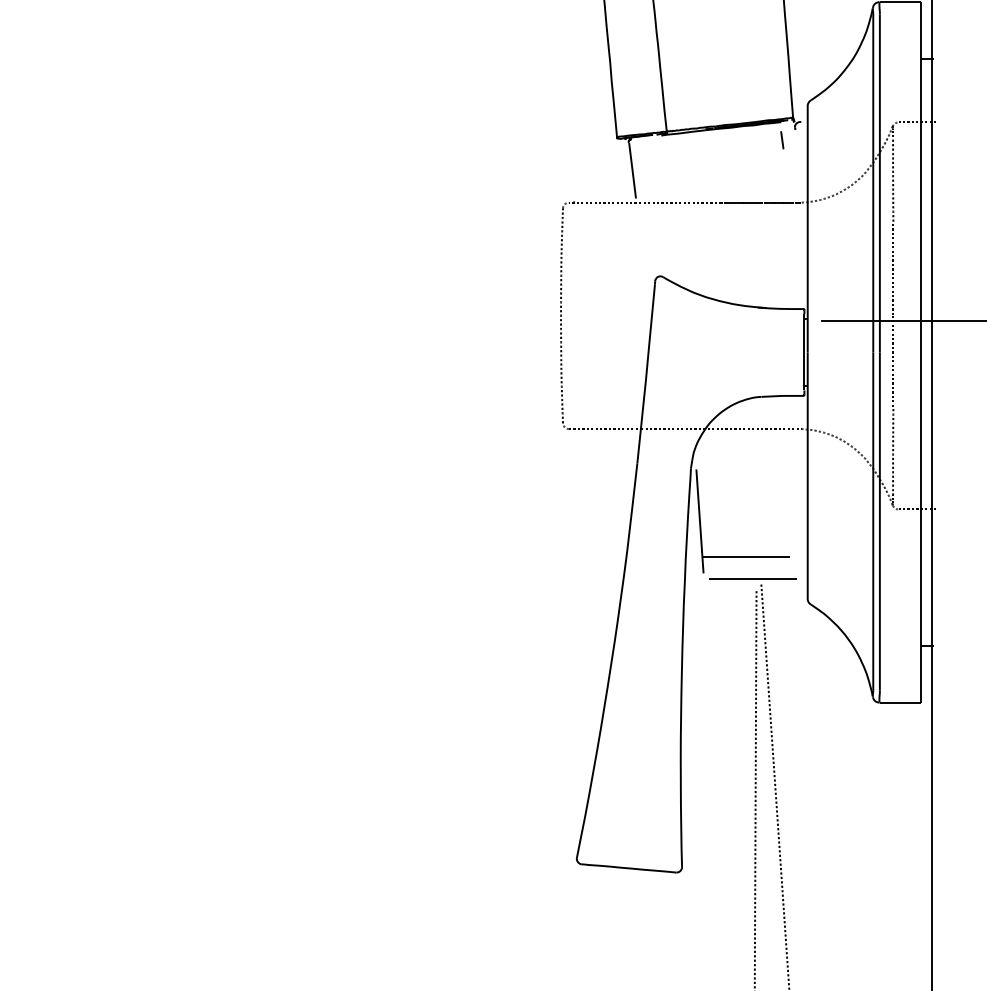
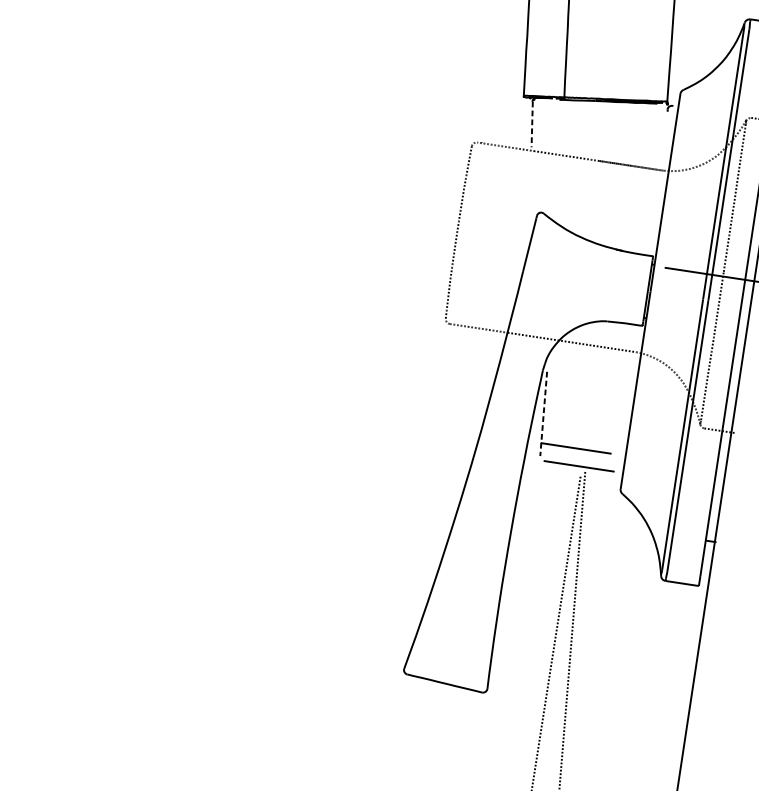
line: (782, 140) -> (656, 118), removed
line: (632, 171) -> (532, 125), solid -> dashed
line: (700, 521) -> (544, 414), solid -> dashed

